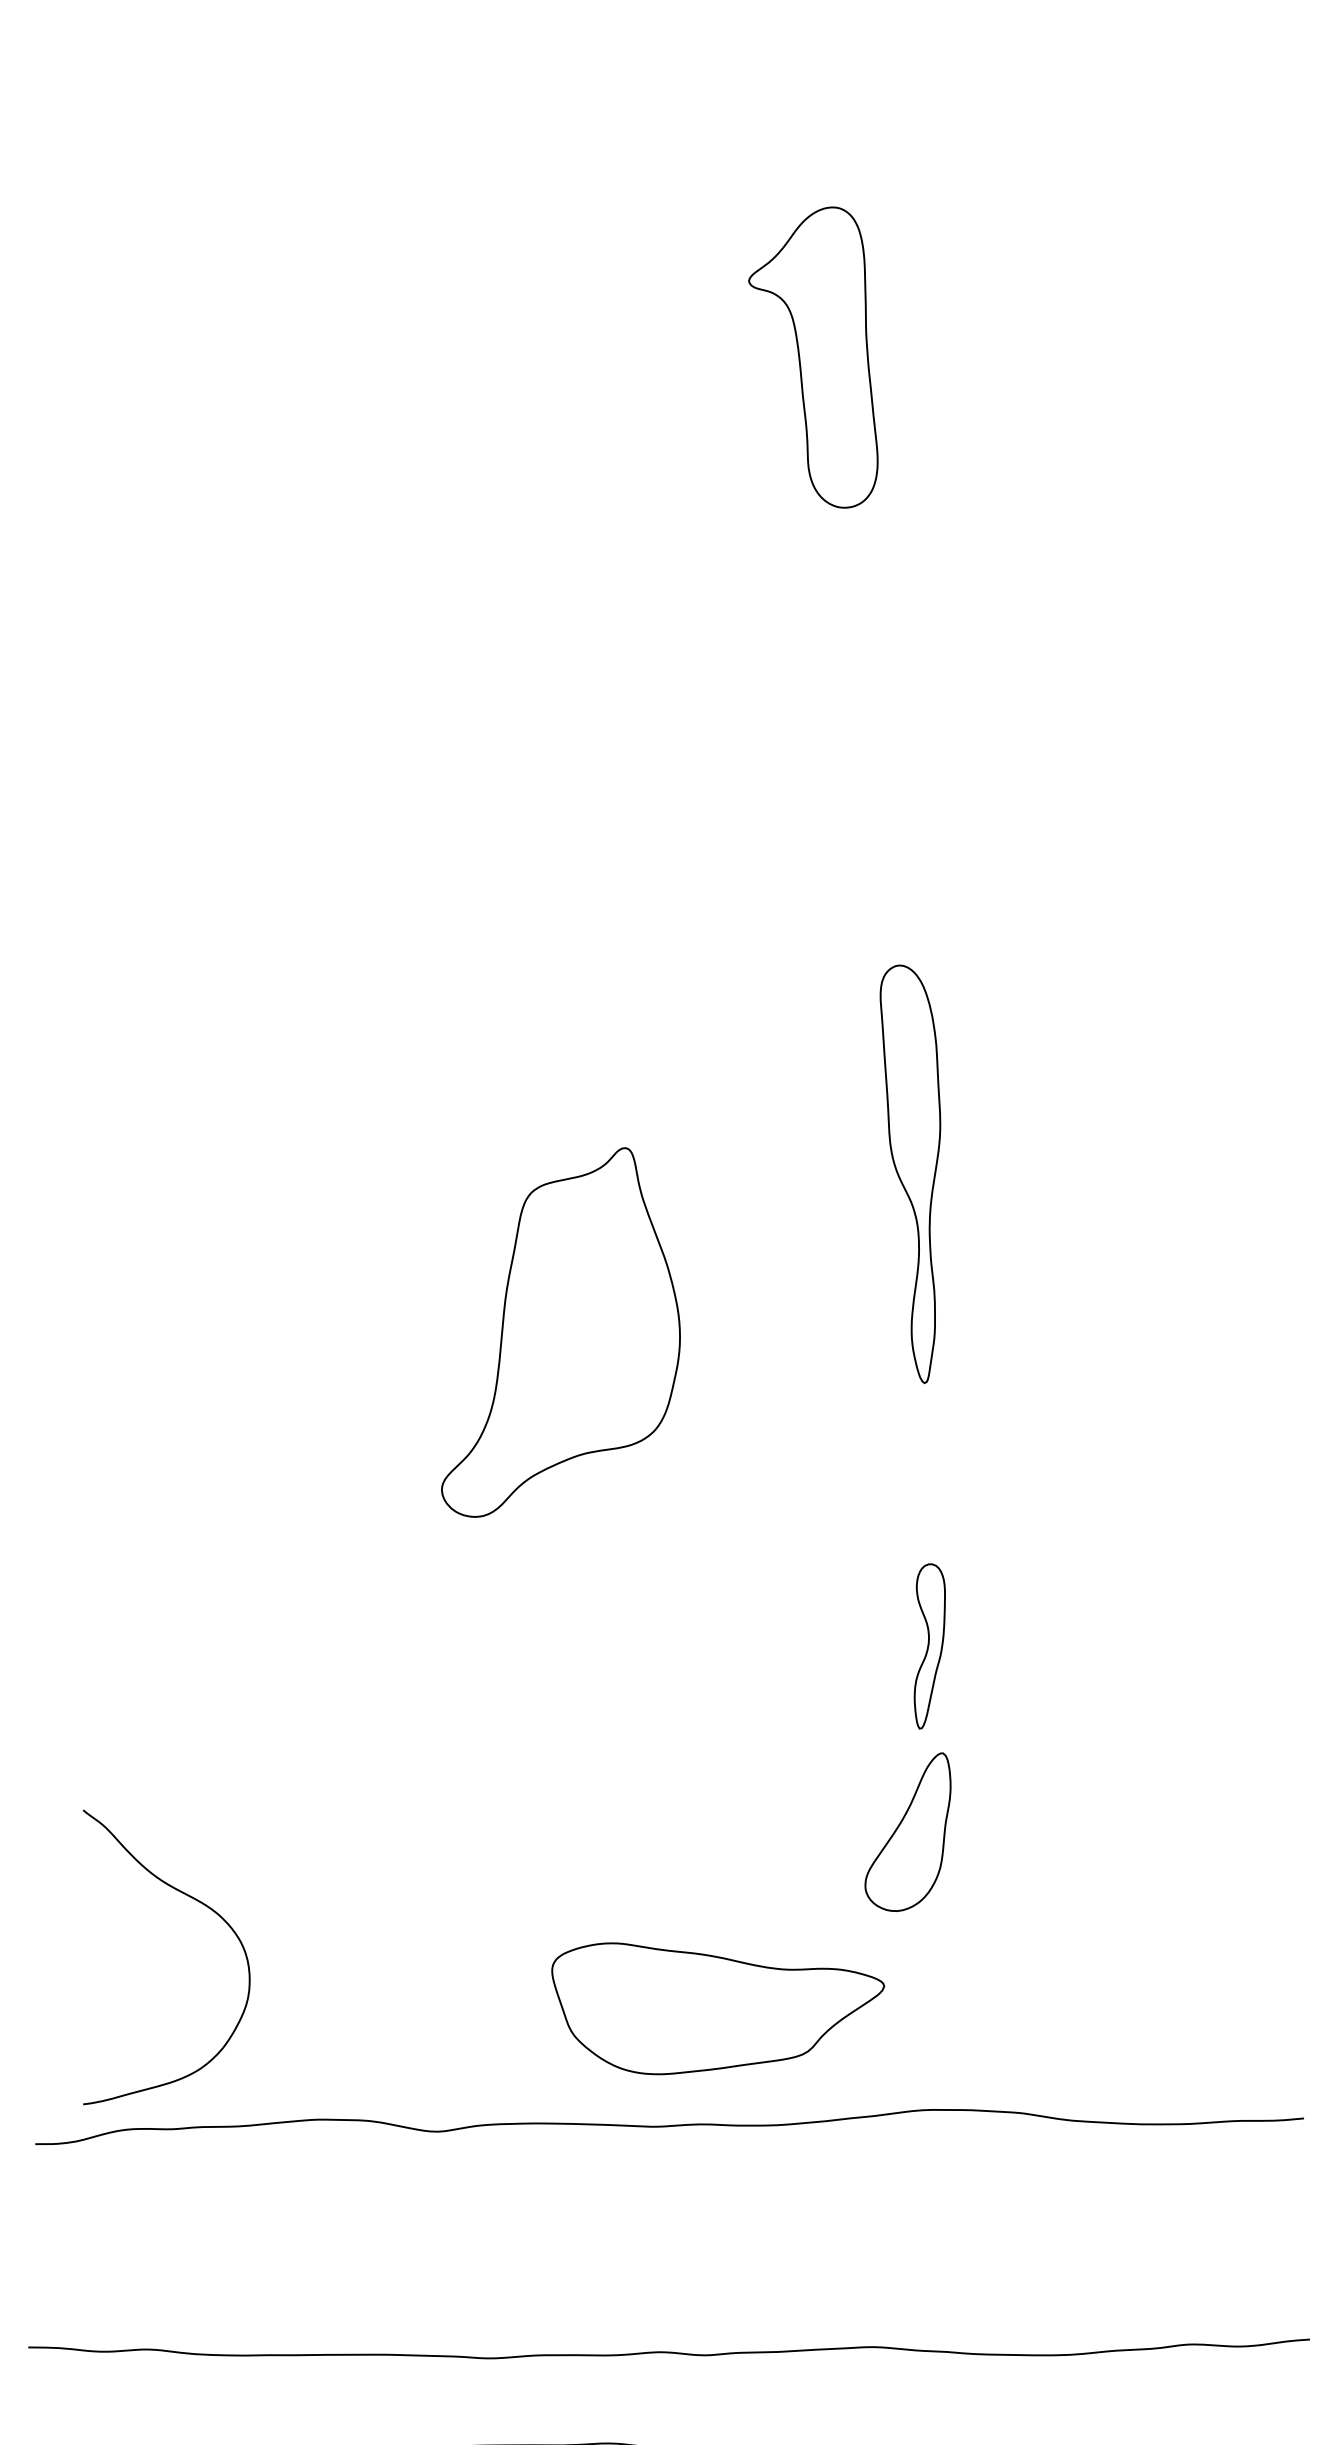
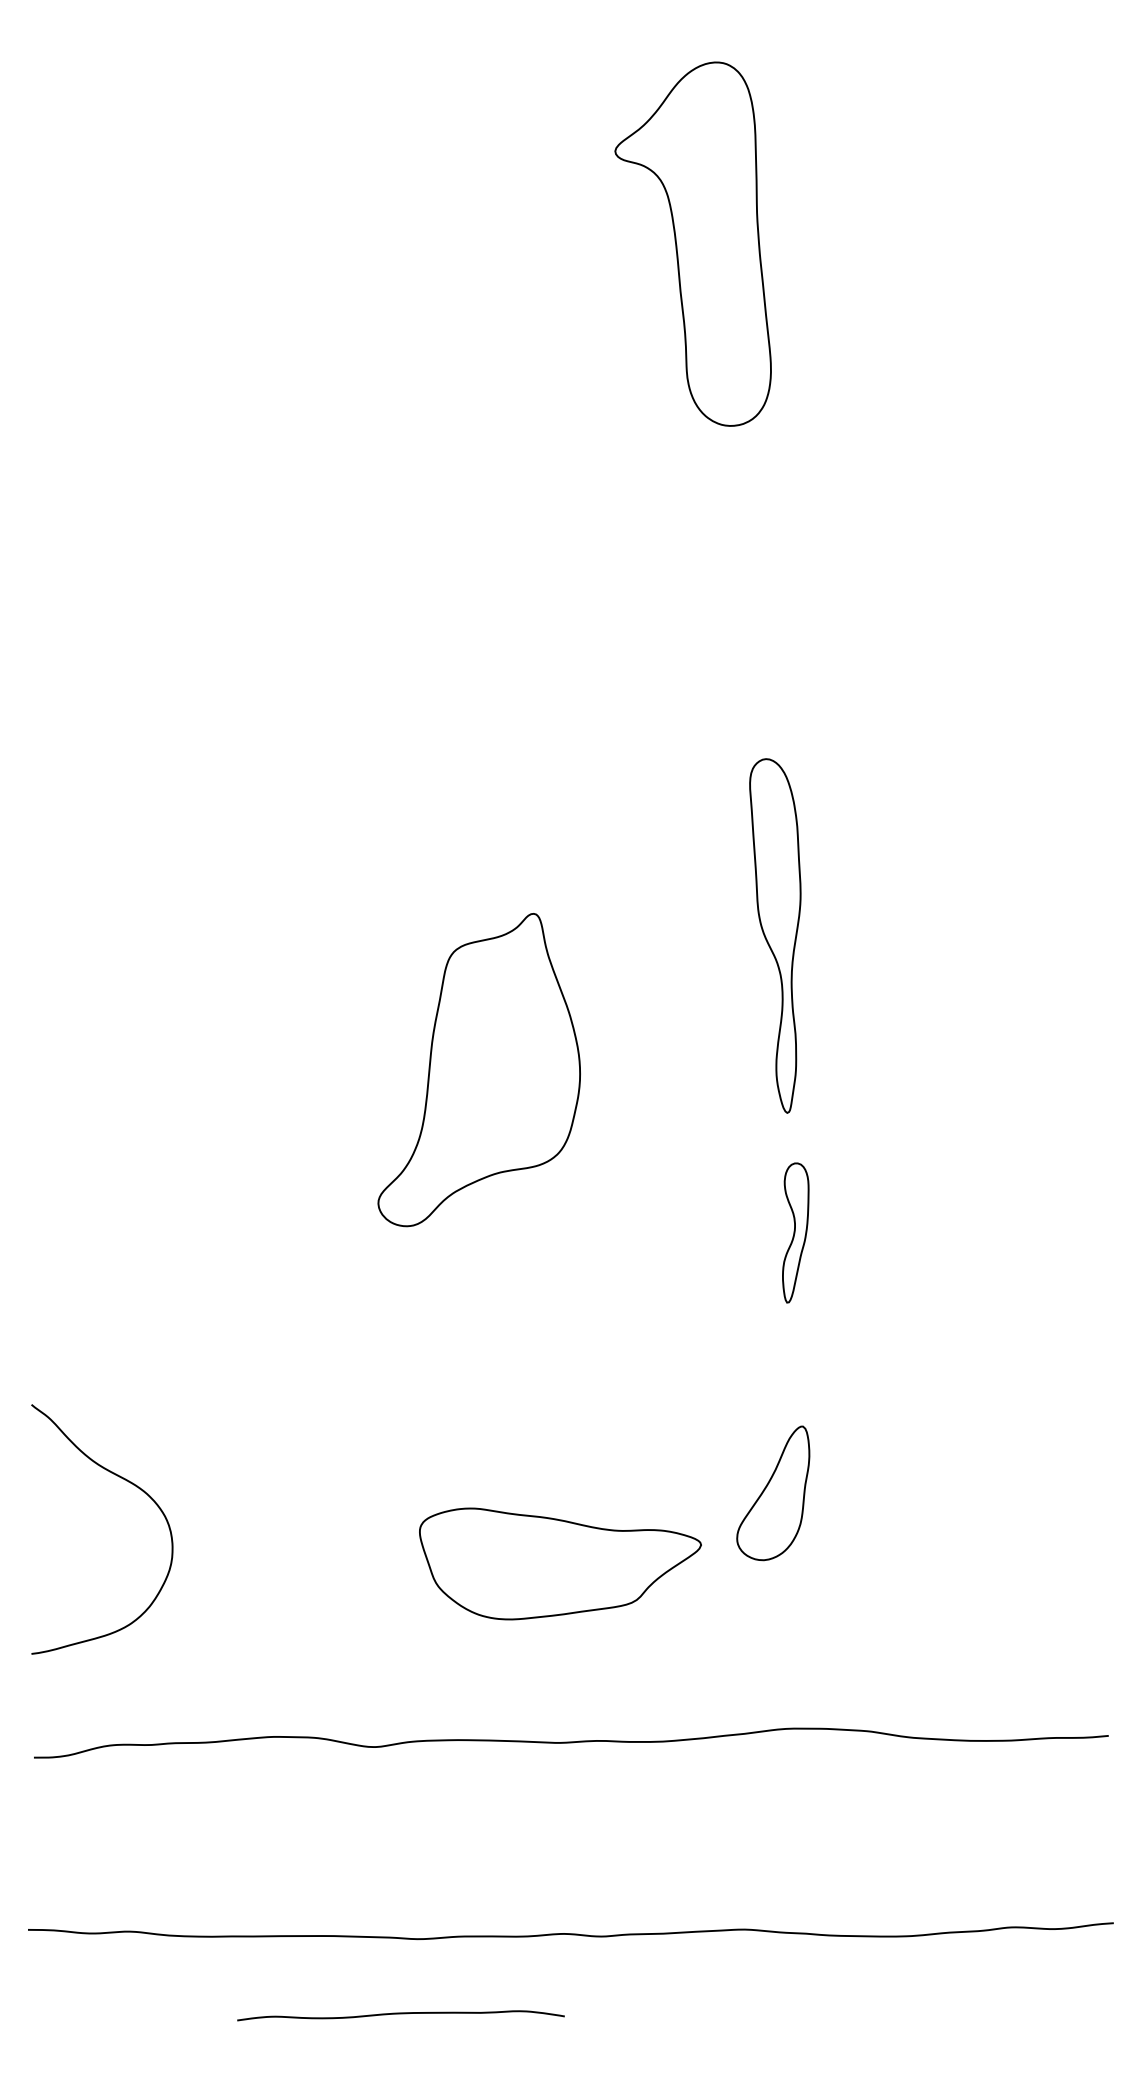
part: (812, 356) -> (692, 243), size x1.43
part: (929, 1645) -> (795, 1232), moved
curve: (195, 1900) -> (126, 1481), moved
part: (718, 2008) -> (560, 1563), moved

